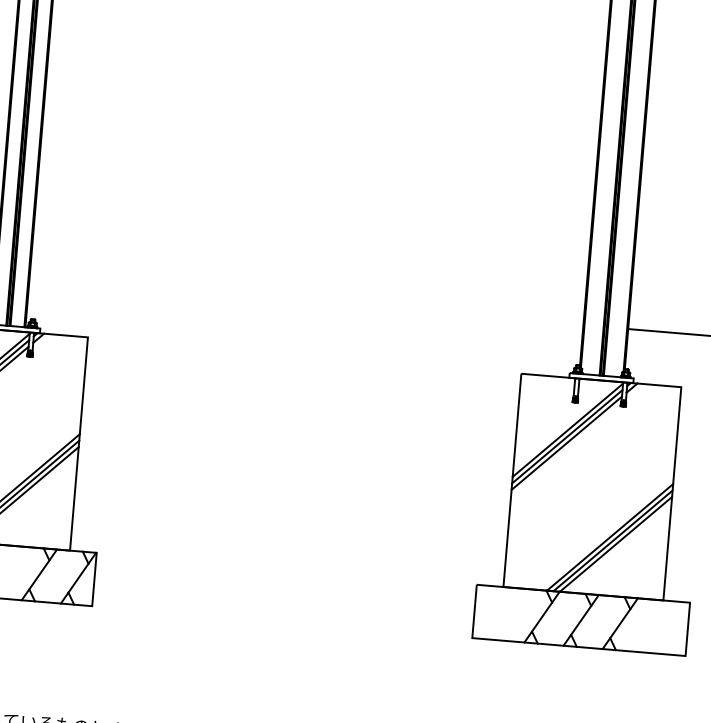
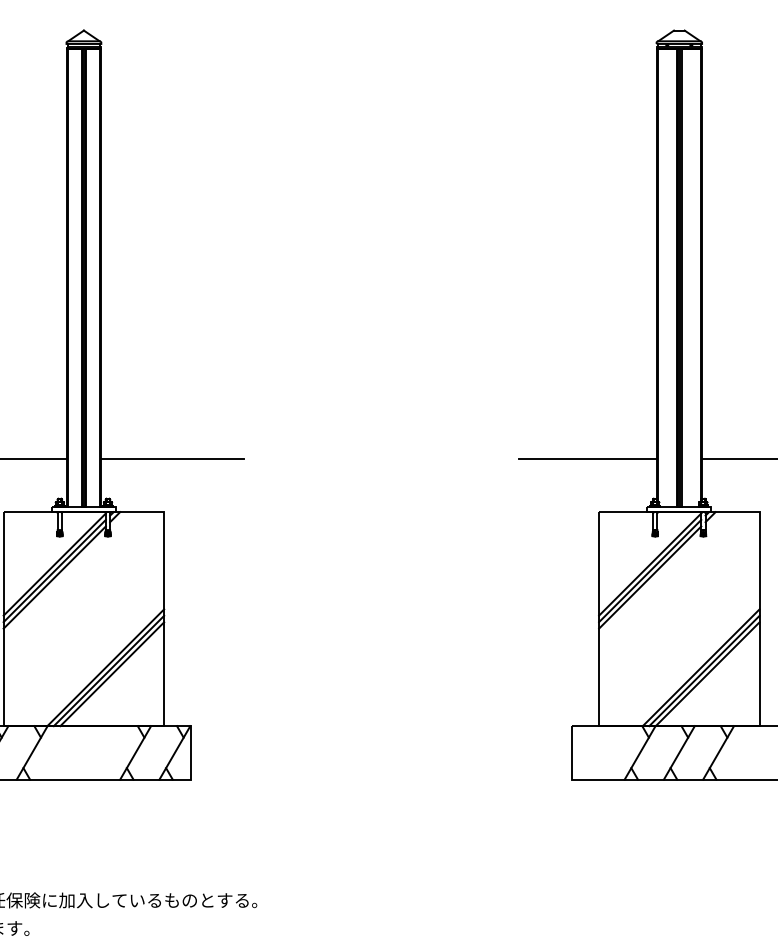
line: (100, 284) -> (172, 458), added
line: (514, 319) -> (587, 458), added

